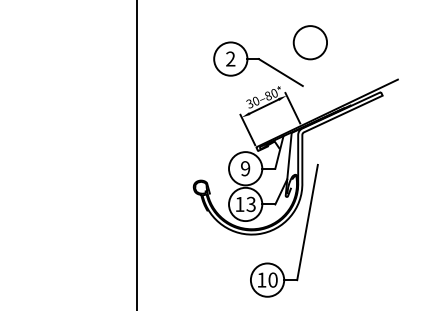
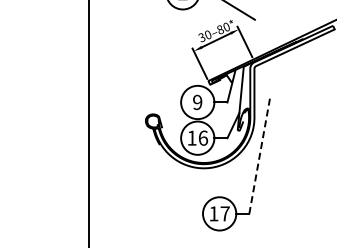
text: (250, 203) -> (202, 137), 13 -> 16
line: (307, 222) -> (259, 156), solid -> dashed
text: (272, 279) -> (224, 213), 10 -> 17

